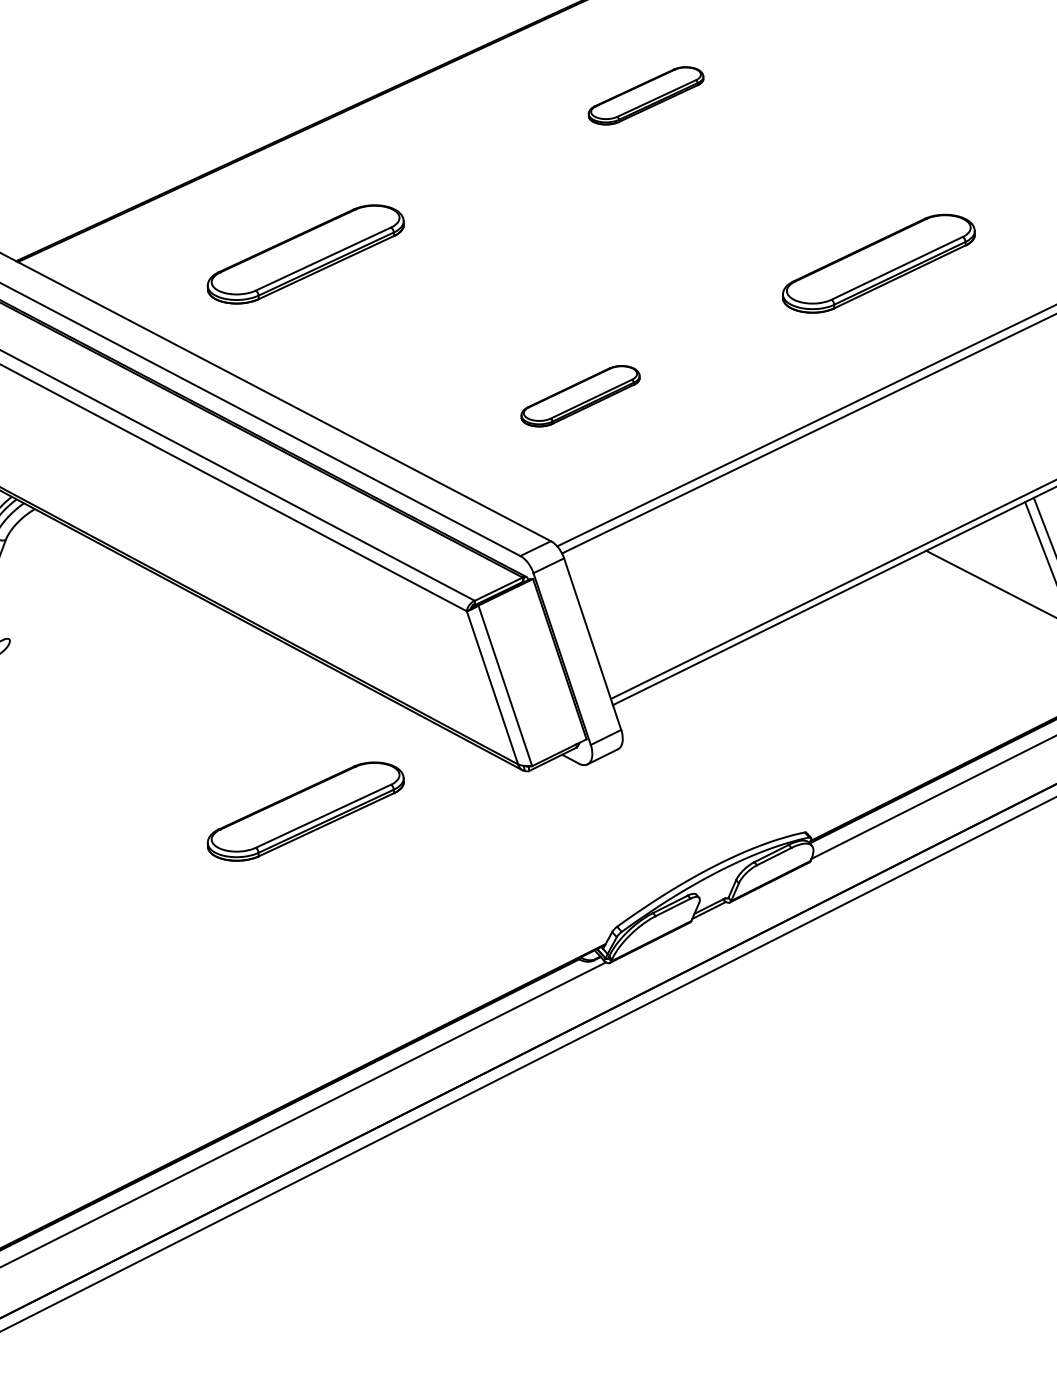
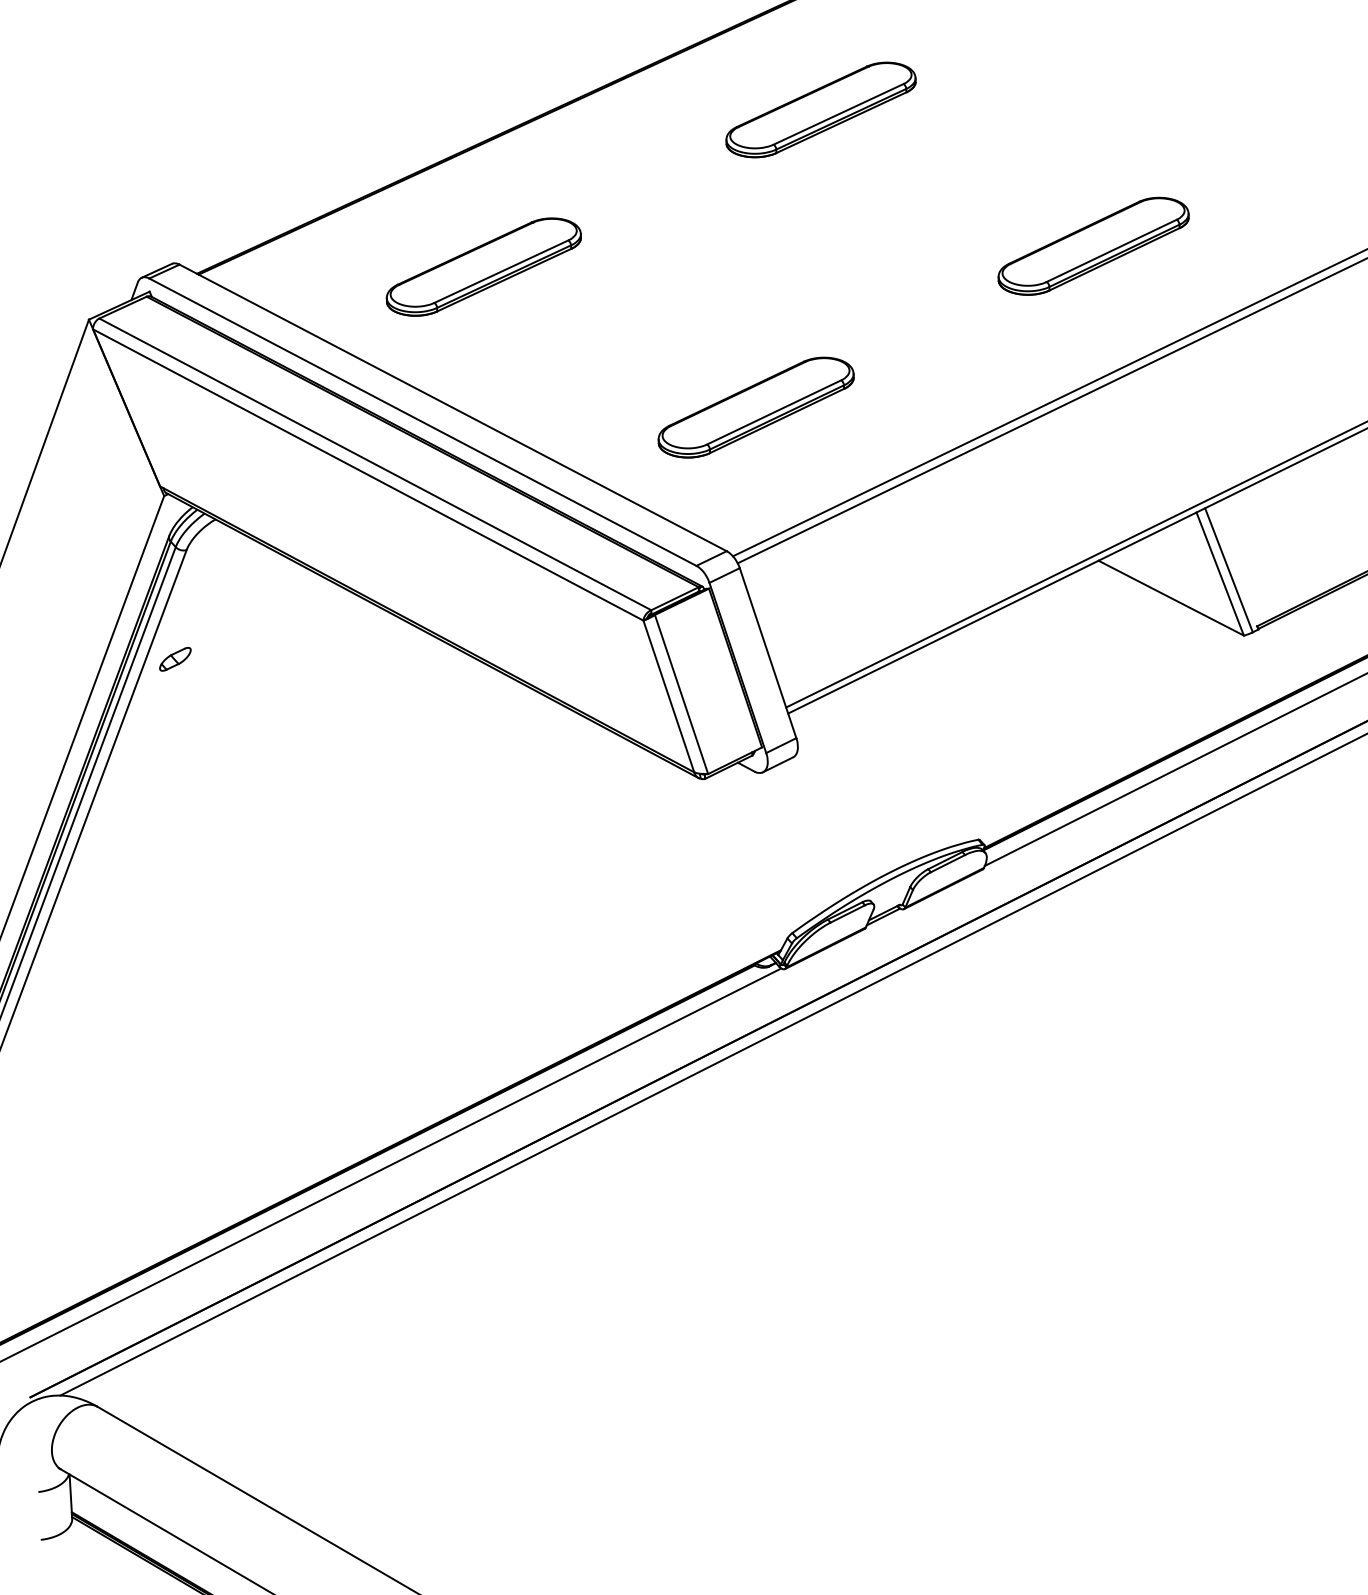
part: (645, 95) -> (820, 109), size x1.67
part: (878, 262) -> (1093, 245), moved
part: (579, 396) -> (755, 407), size x1.67
part: (305, 811) -> (483, 818), removed

